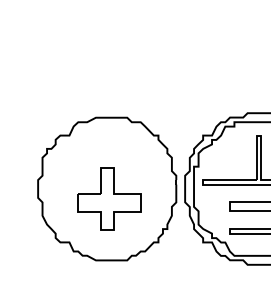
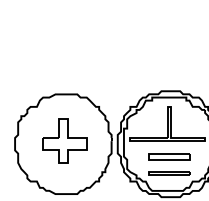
part: (108, 198) -> (64, 140), moved

